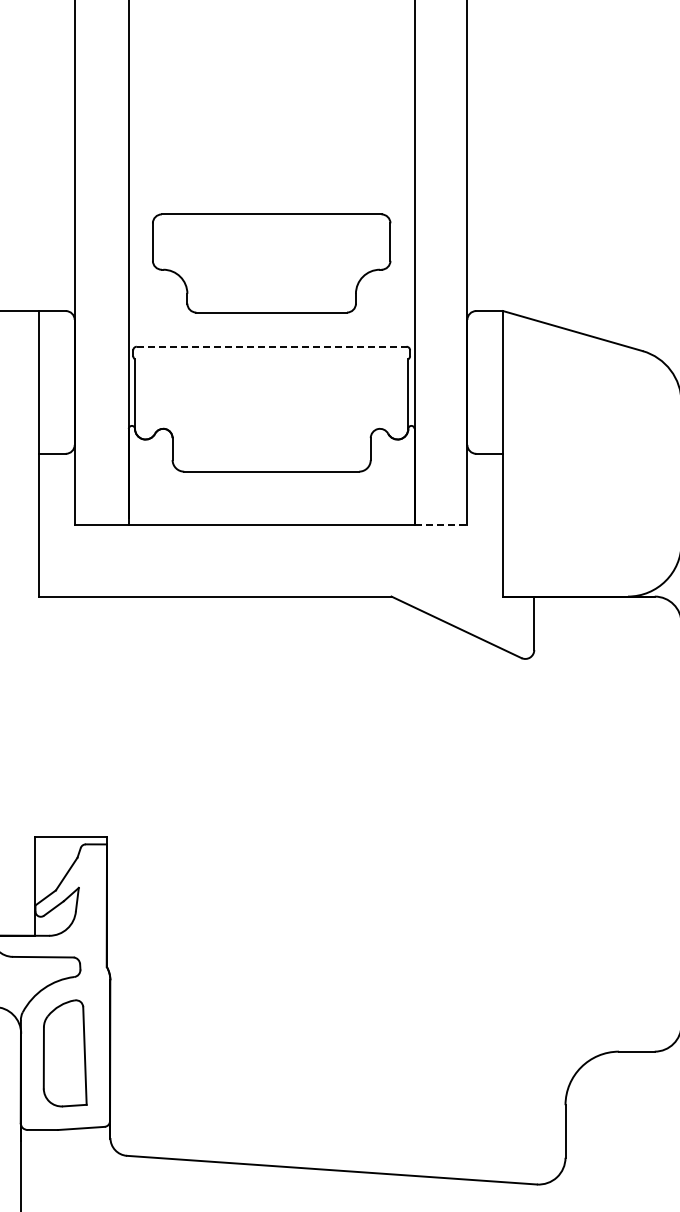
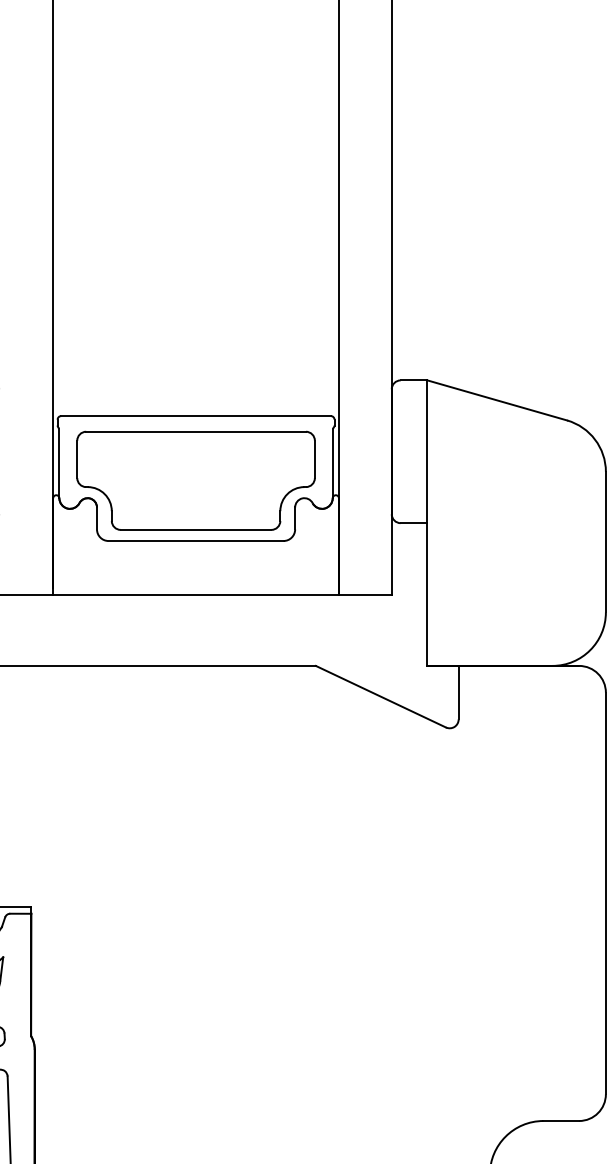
part: (271, 263) -> (195, 480), moved
line: (271, 346) -> (195, 415), dashed -> solid
line: (441, 525) -> (365, 594), dashed -> solid

